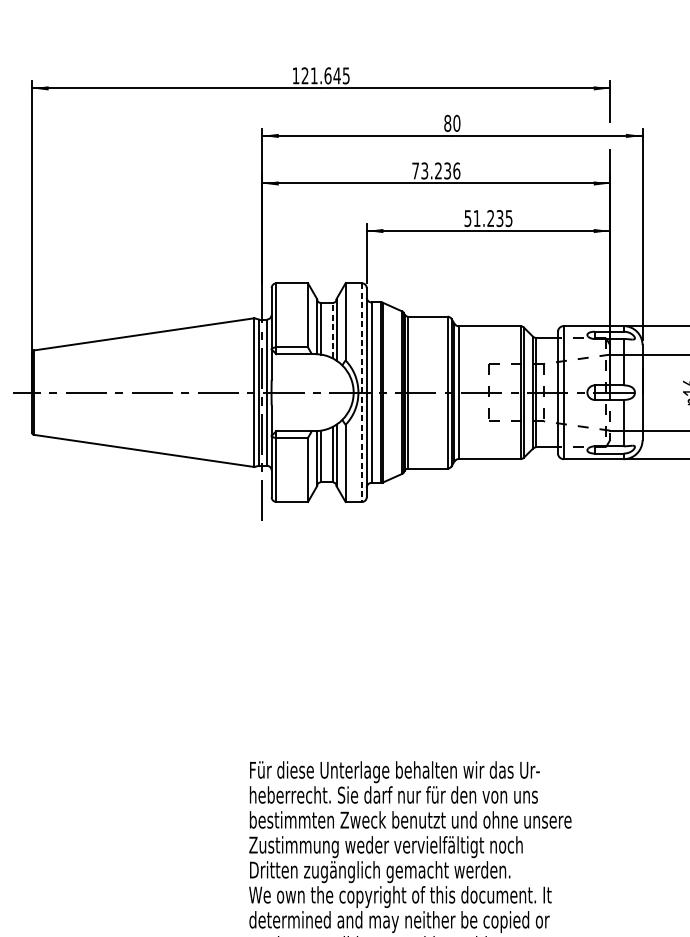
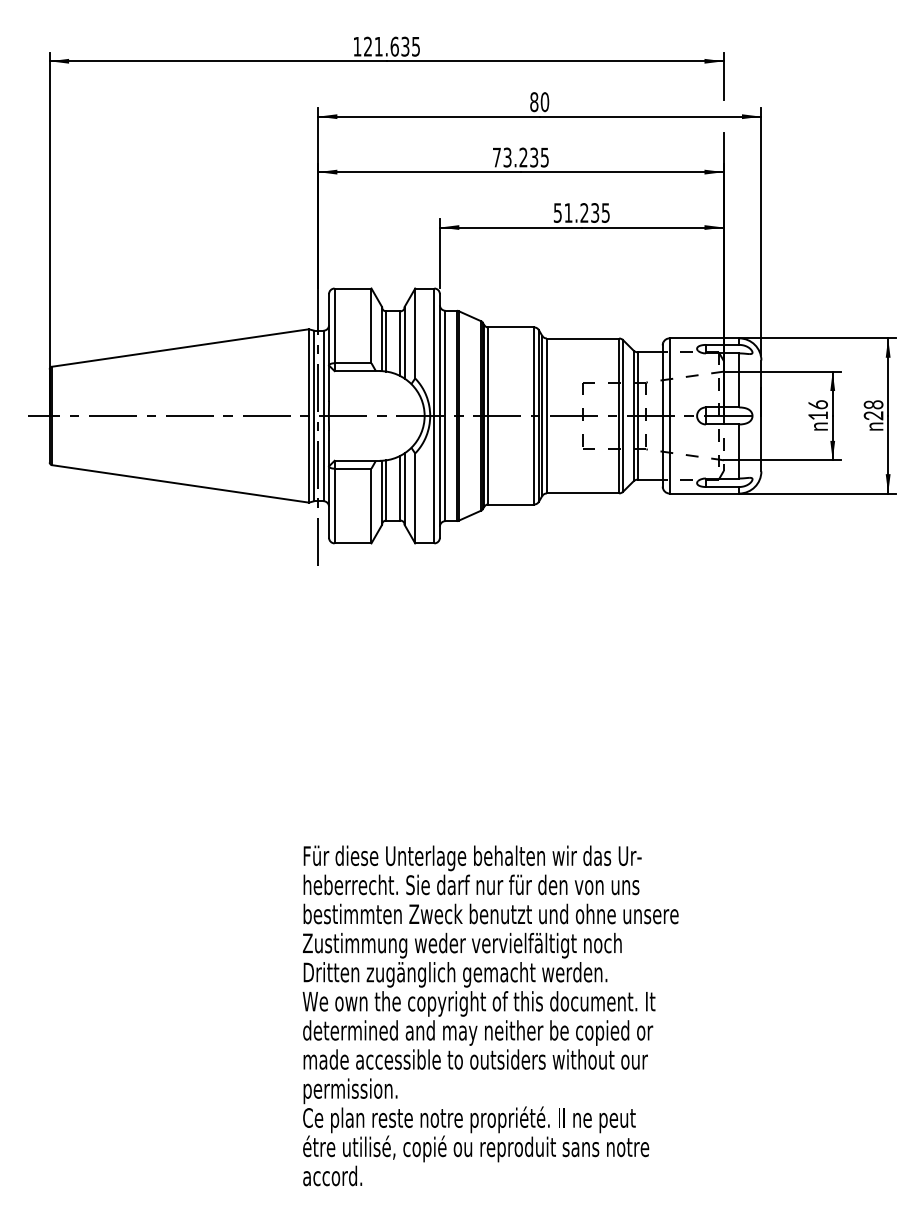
text: (337, 75) -> (405, 46), 121.645 -> 121.635
text: (456, 170) -> (544, 157), 73.236 -> 73.235
line: (332, 330) -> (400, 343), dashed -> solid
line: (362, 393) -> (434, 416), dashed -> solid

